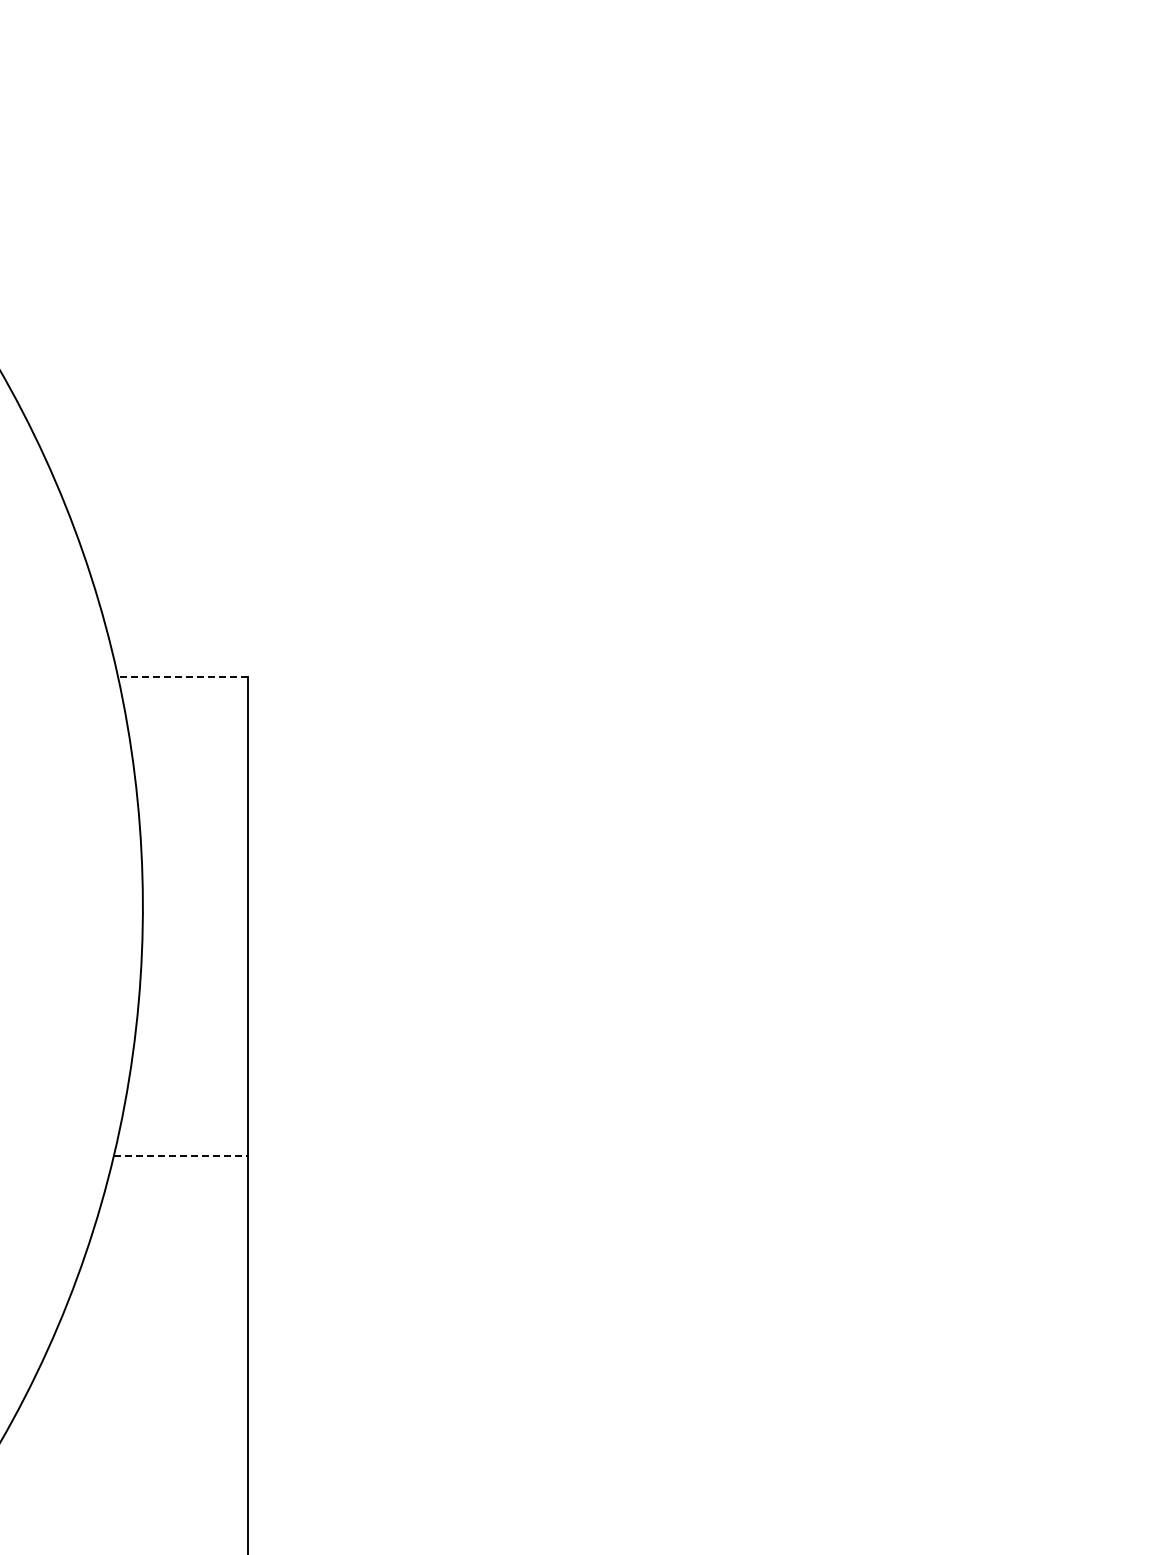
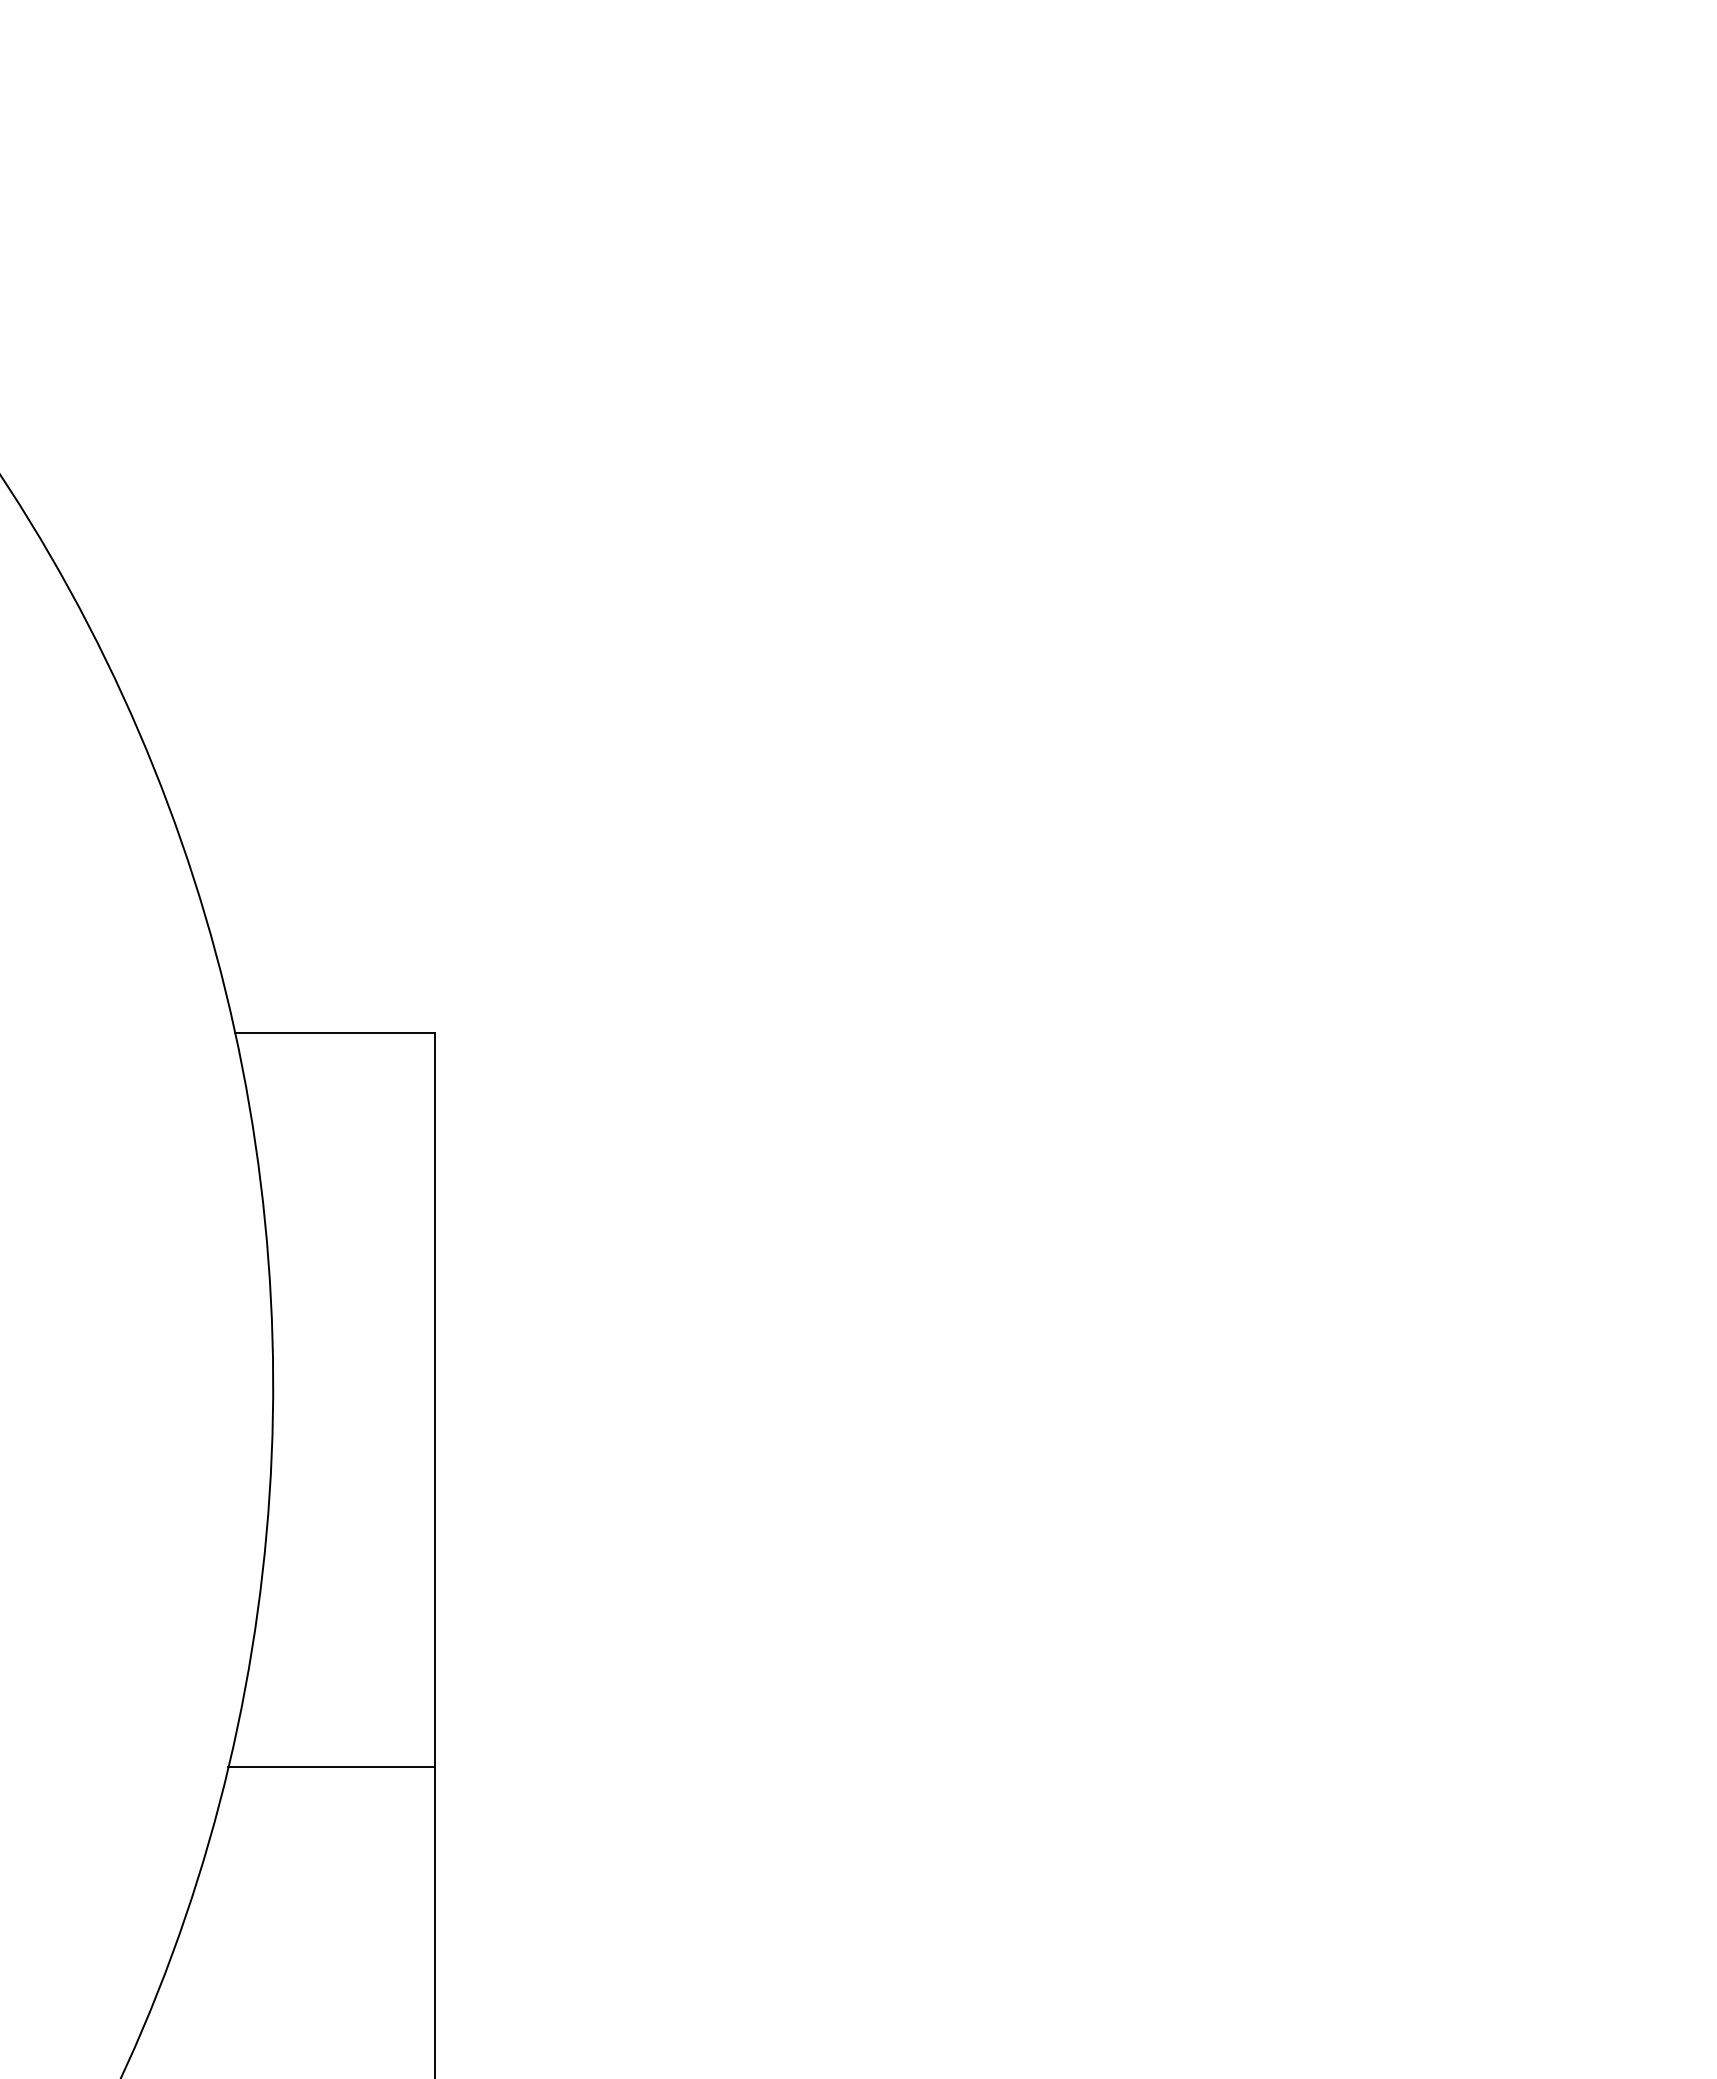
line: (182, 677) -> (333, 1033), dashed -> solid
line: (181, 1155) -> (332, 1766), dashed -> solid

